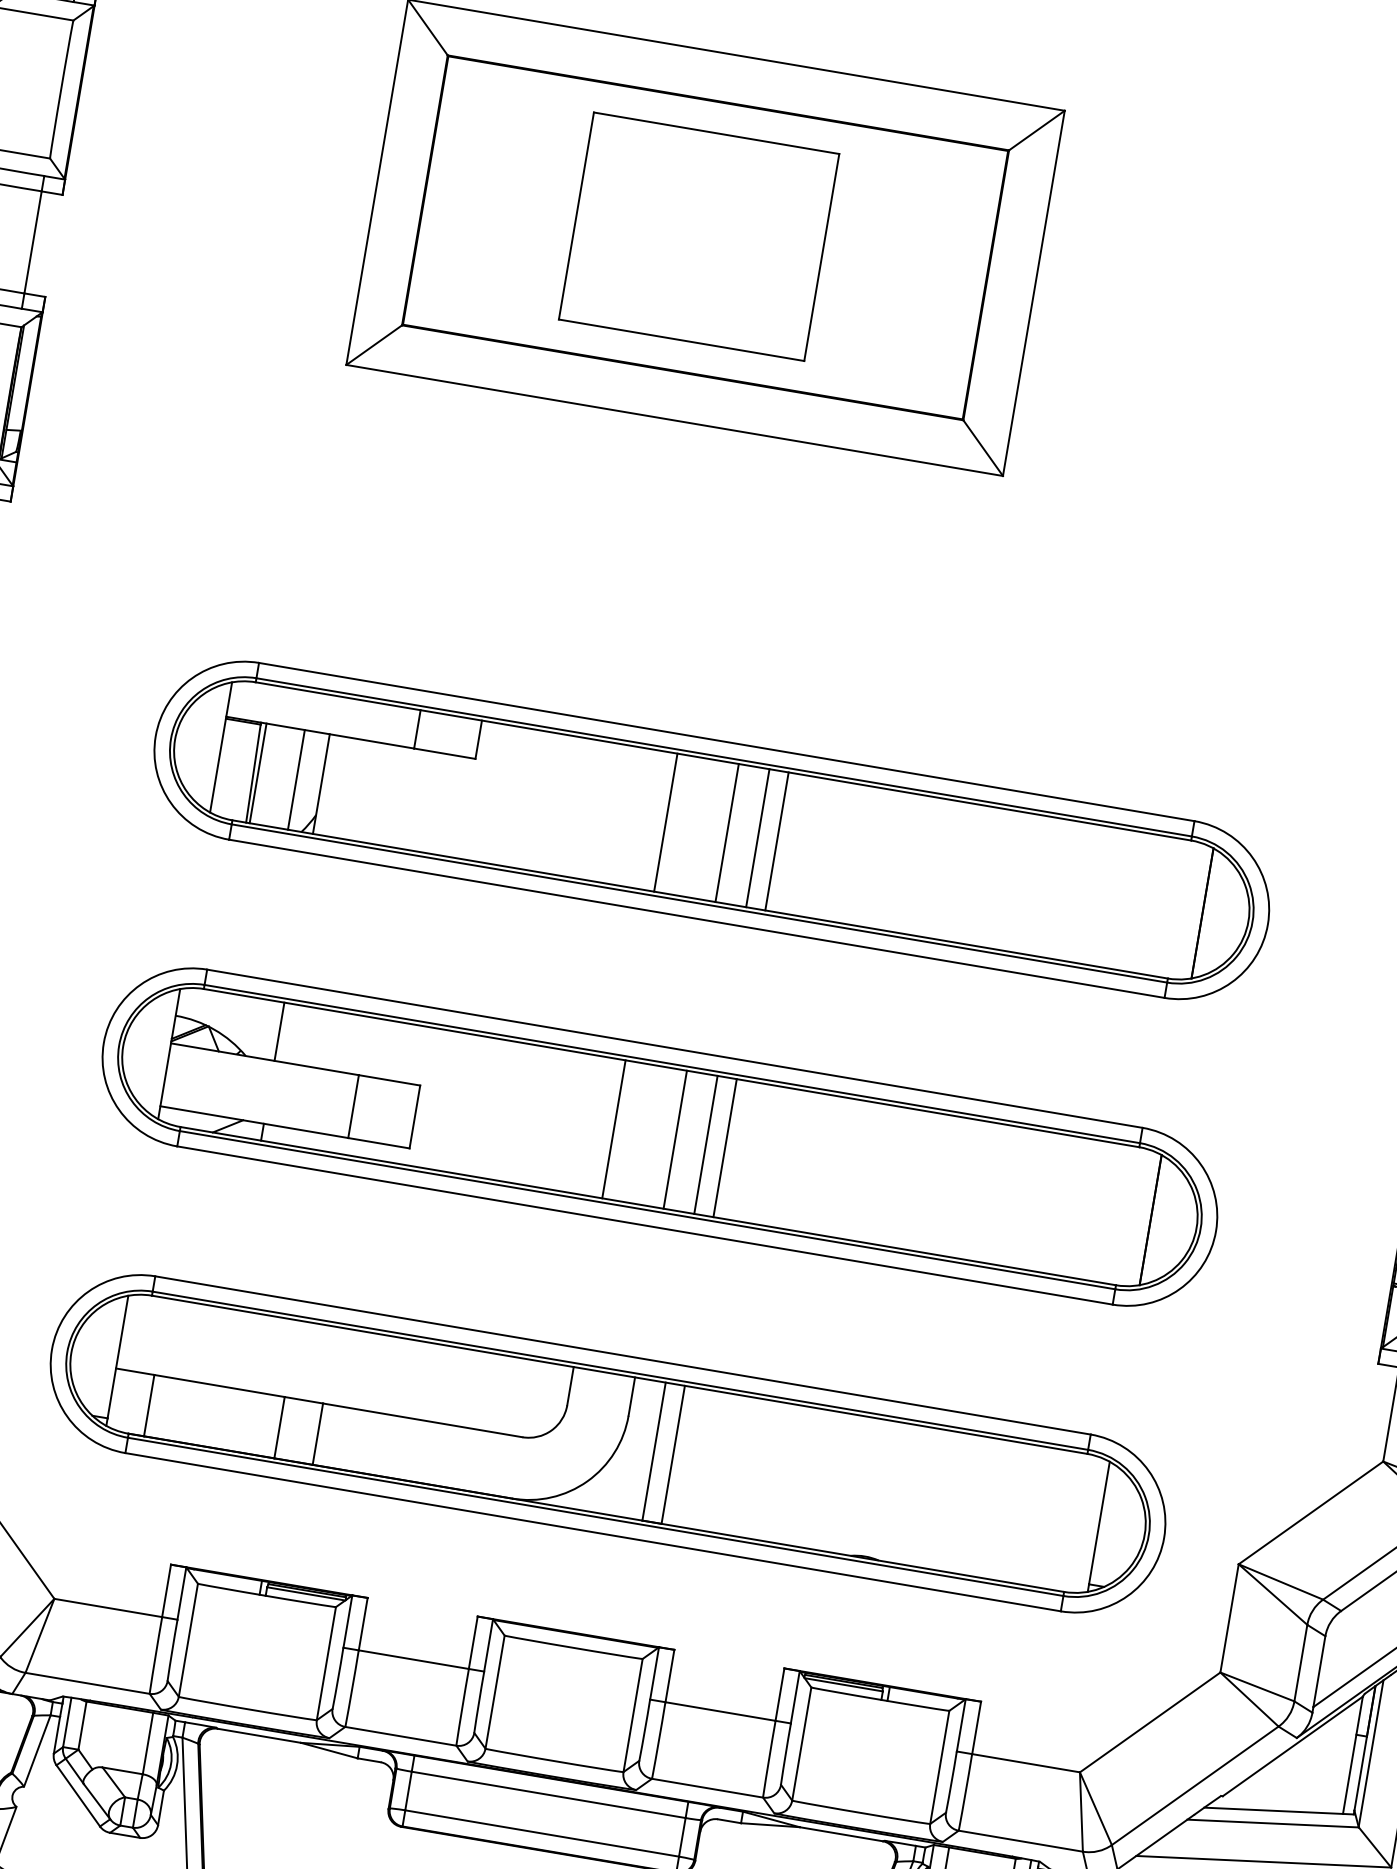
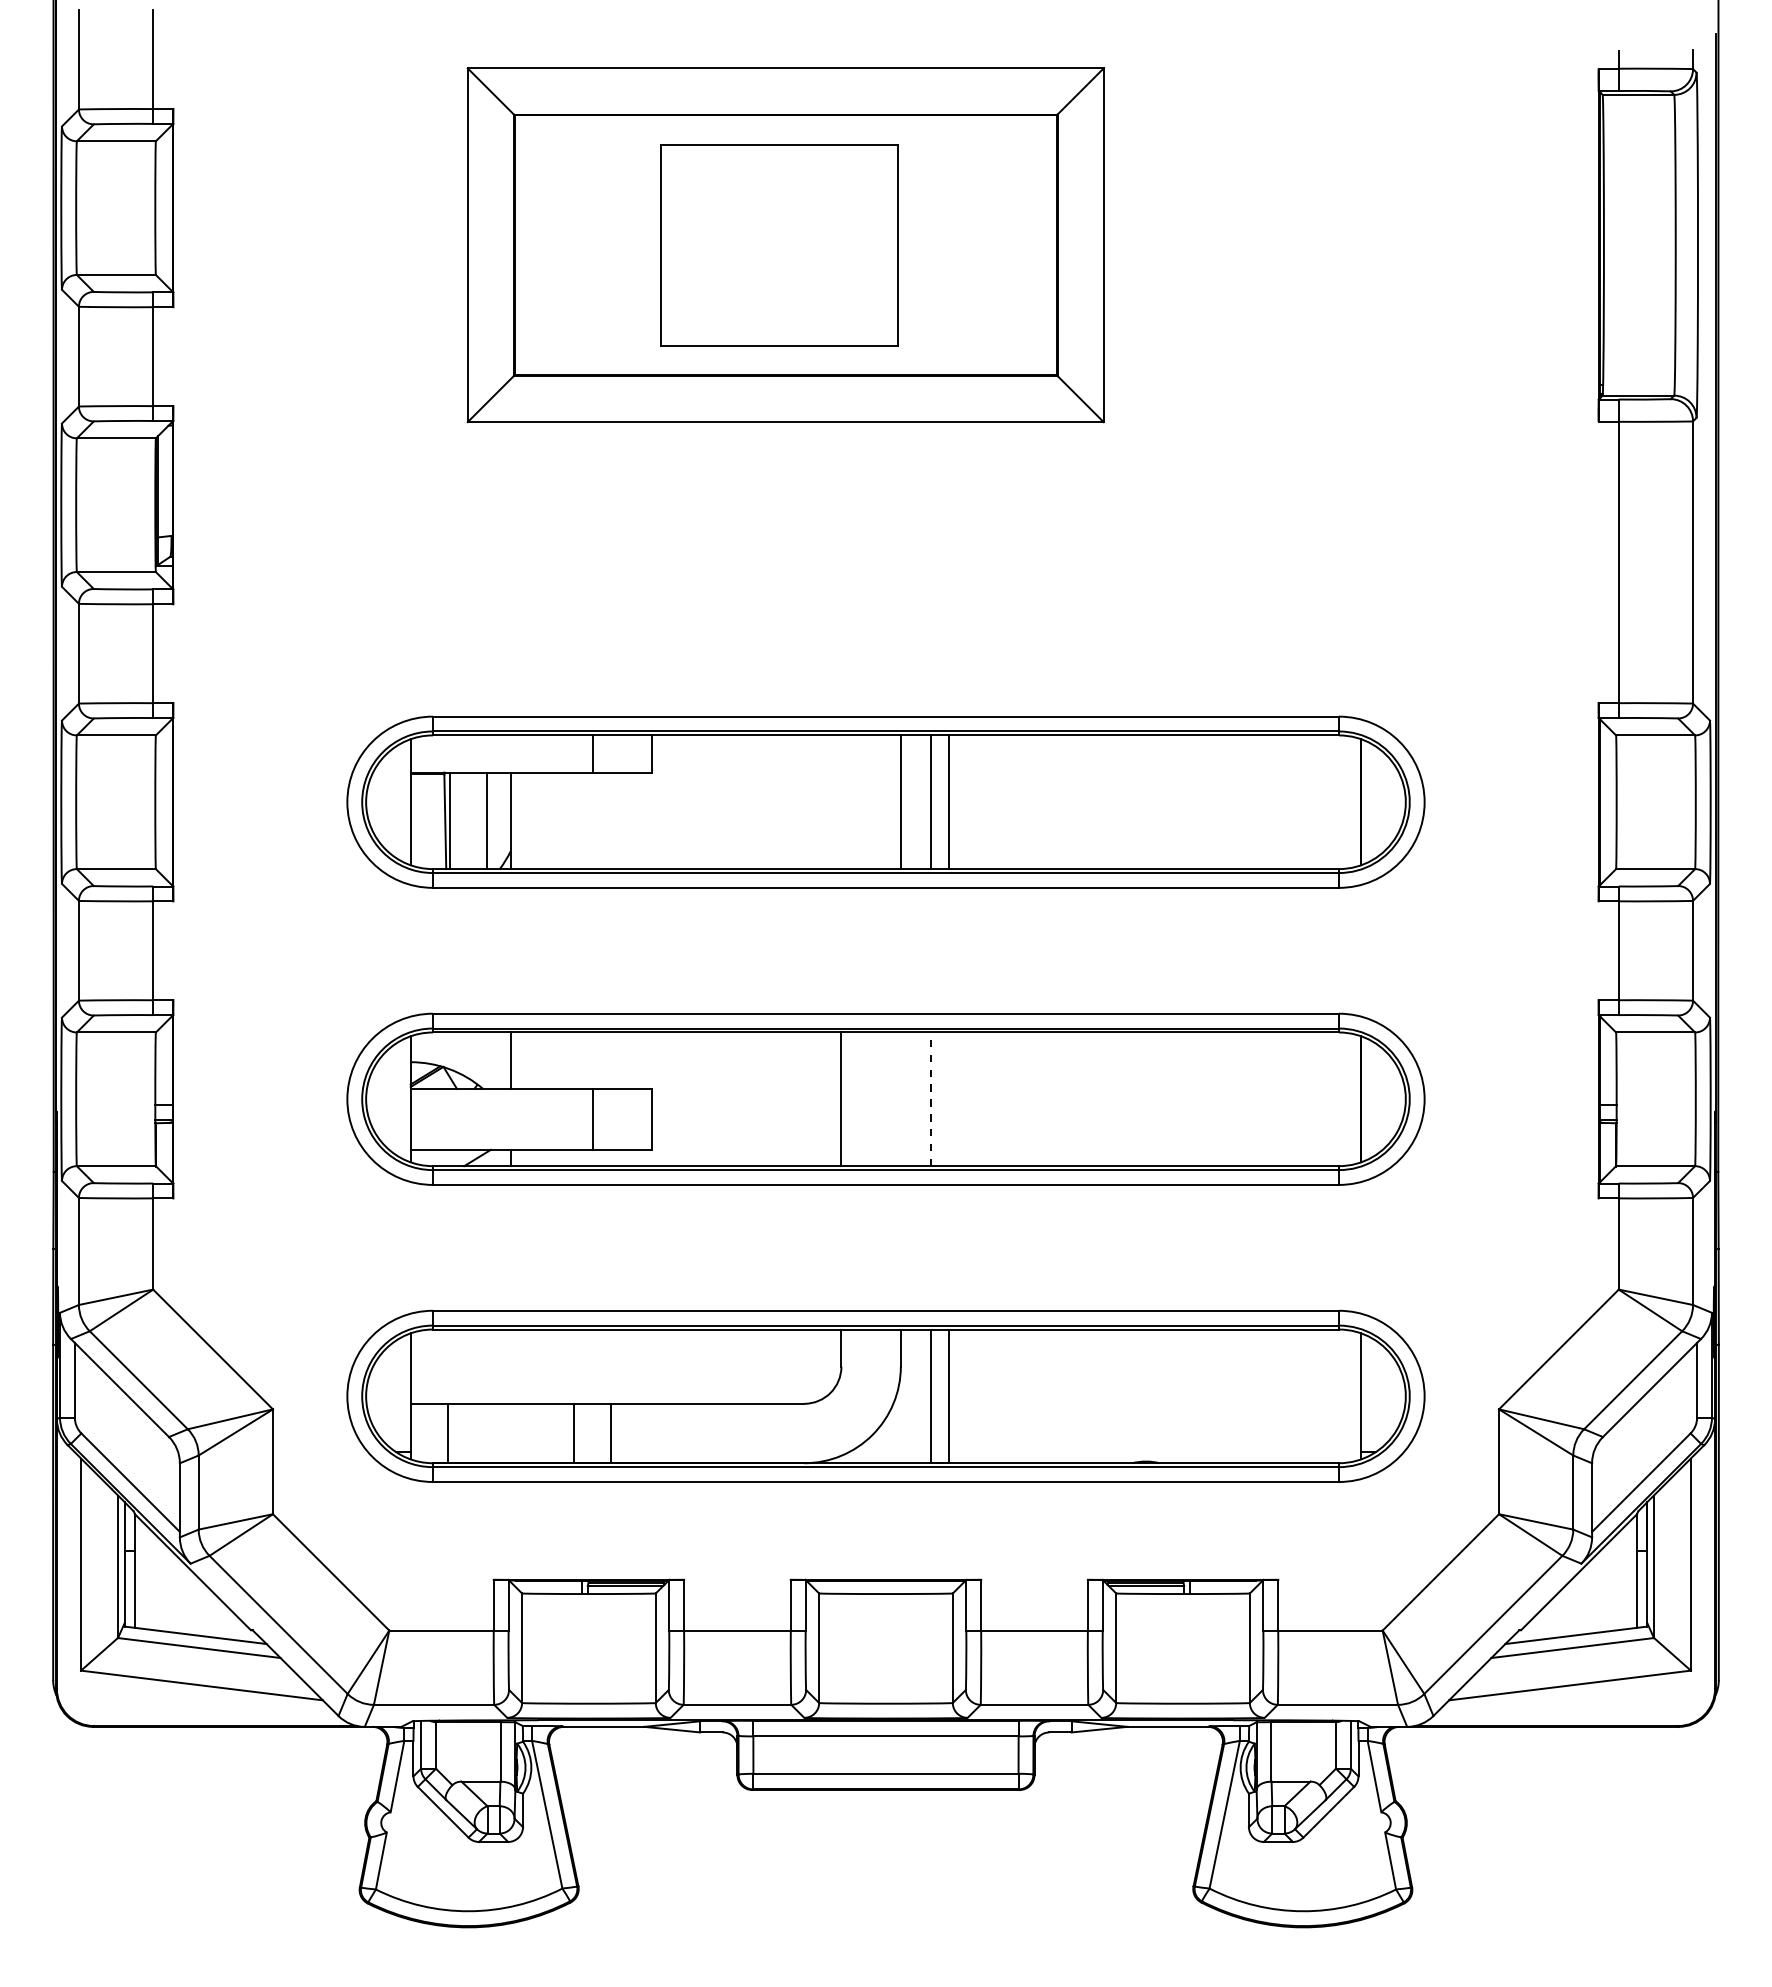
line: (665, 822) -> (841, 802), removed
line: (674, 1139) -> (900, 1099), removed
line: (705, 1145) -> (930, 1099), solid -> dashed
line: (725, 1148) -> (949, 1099), removed

